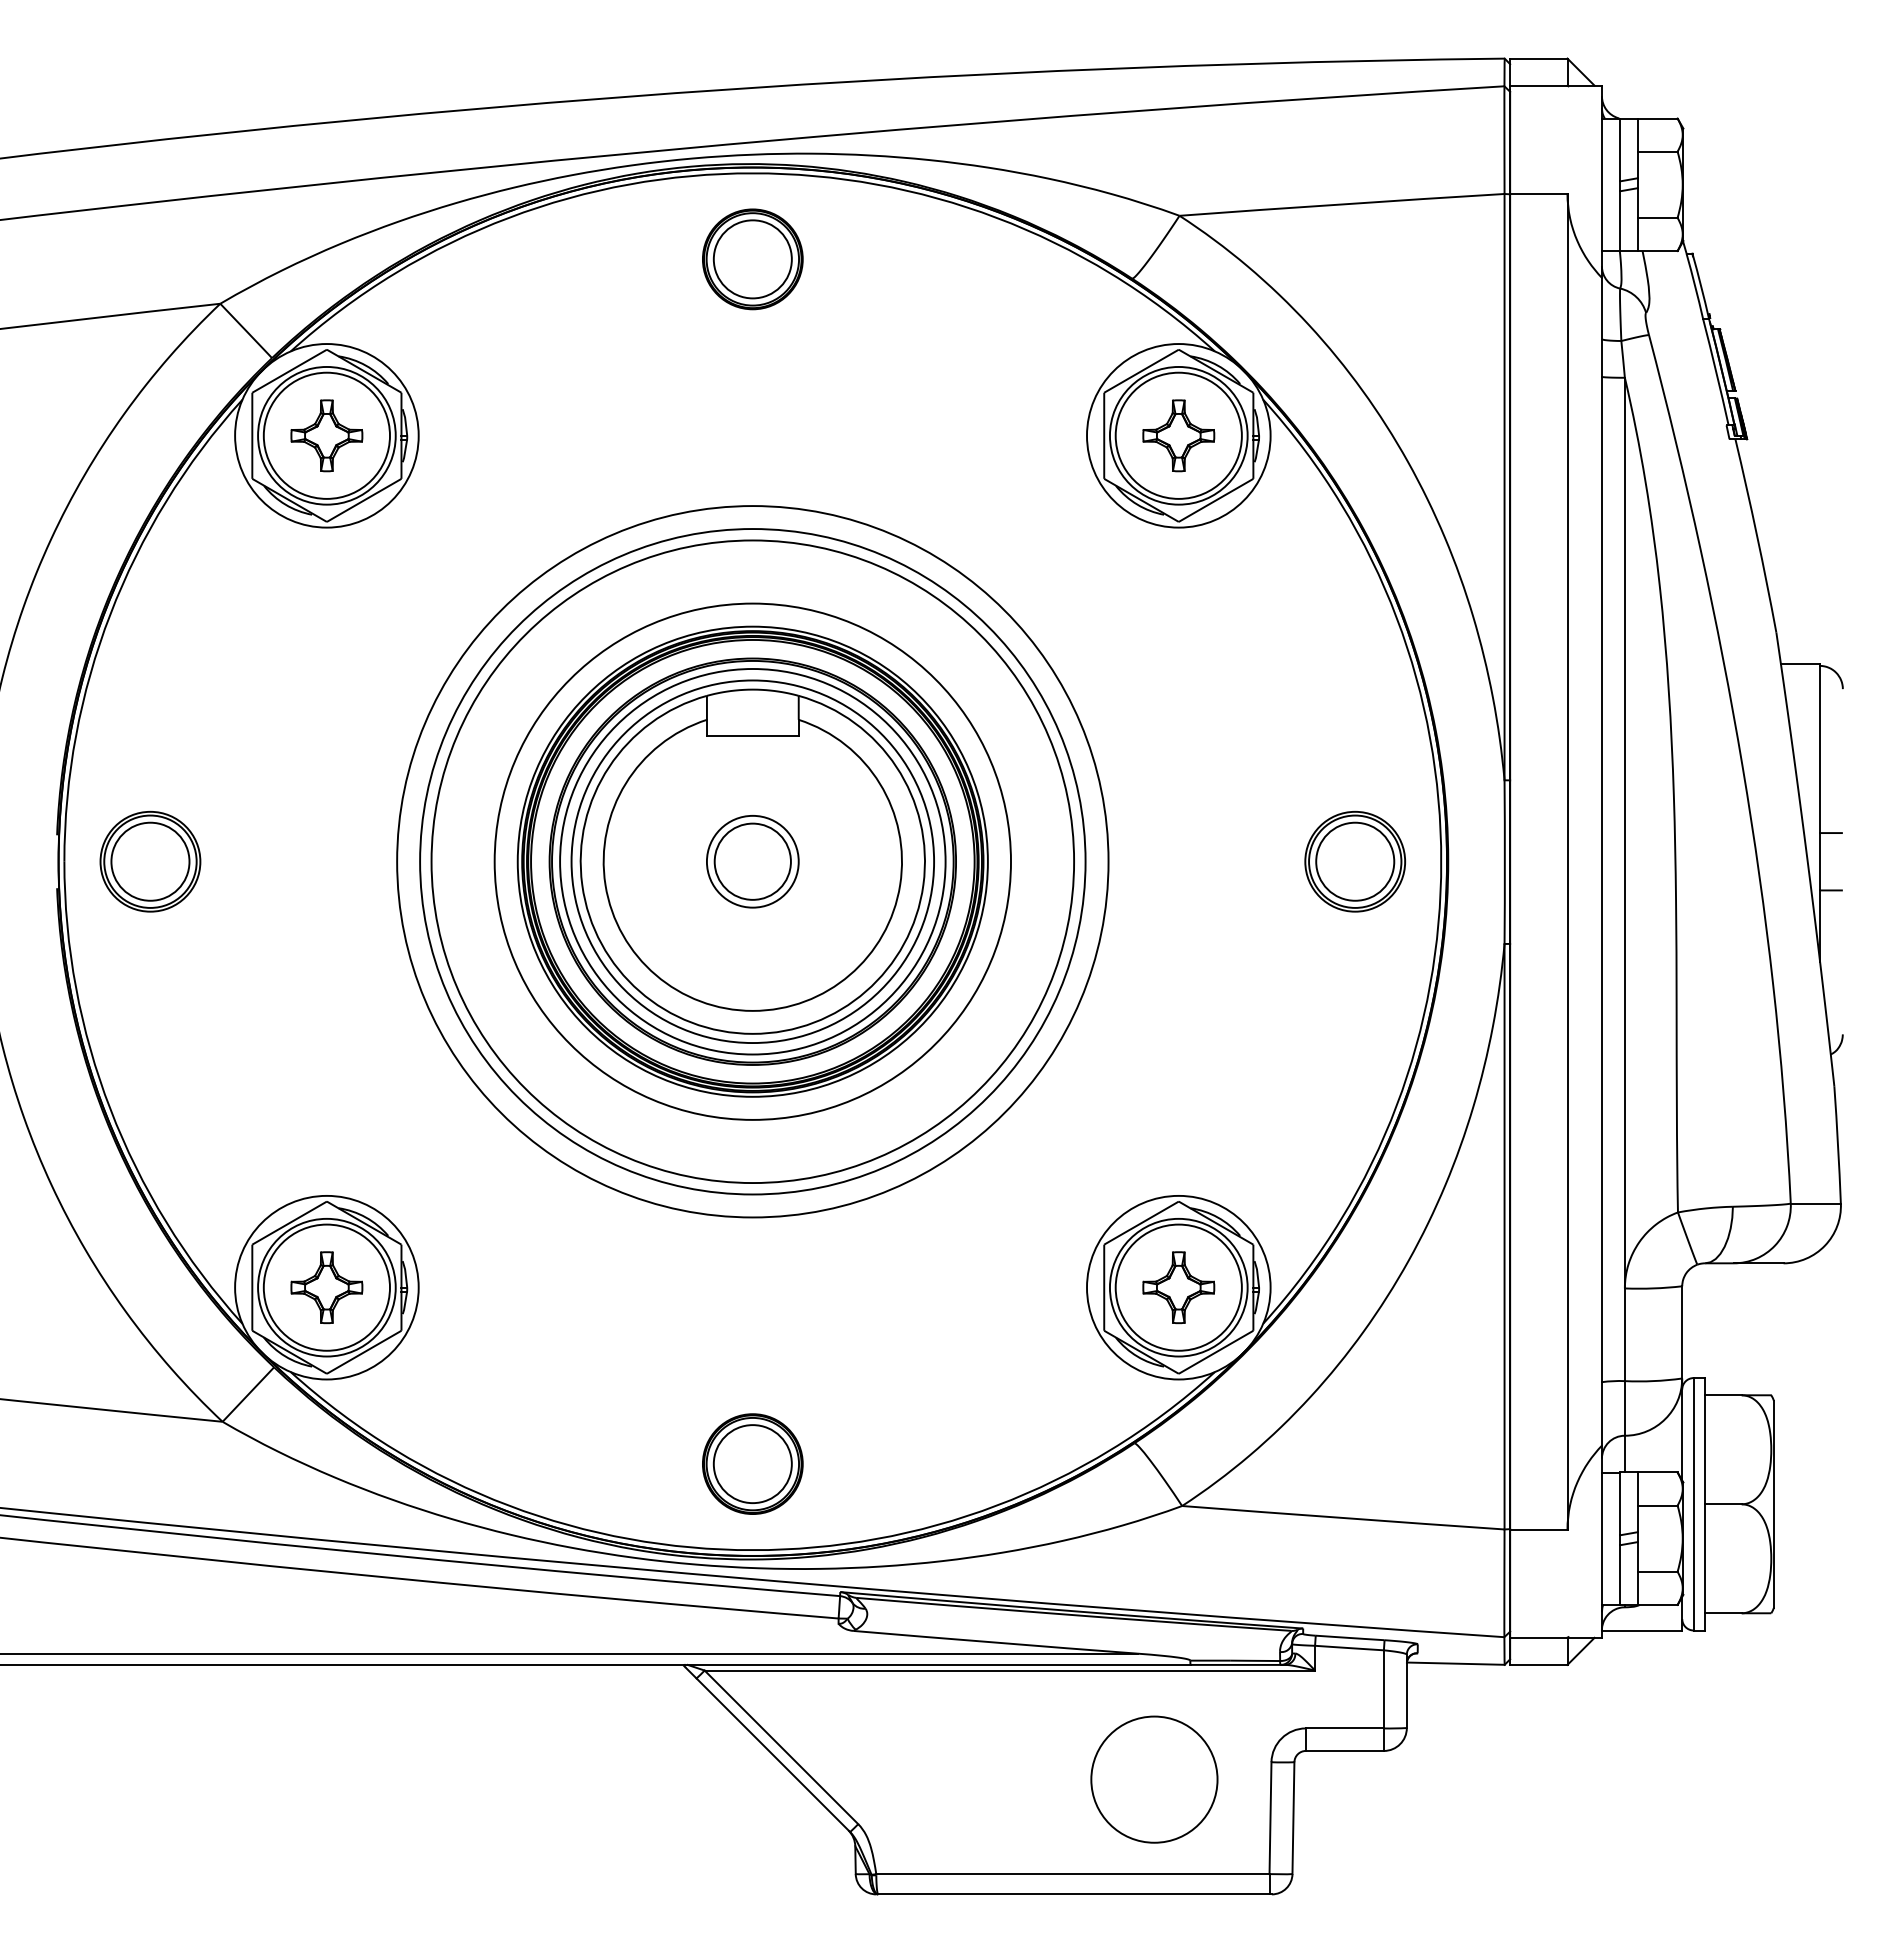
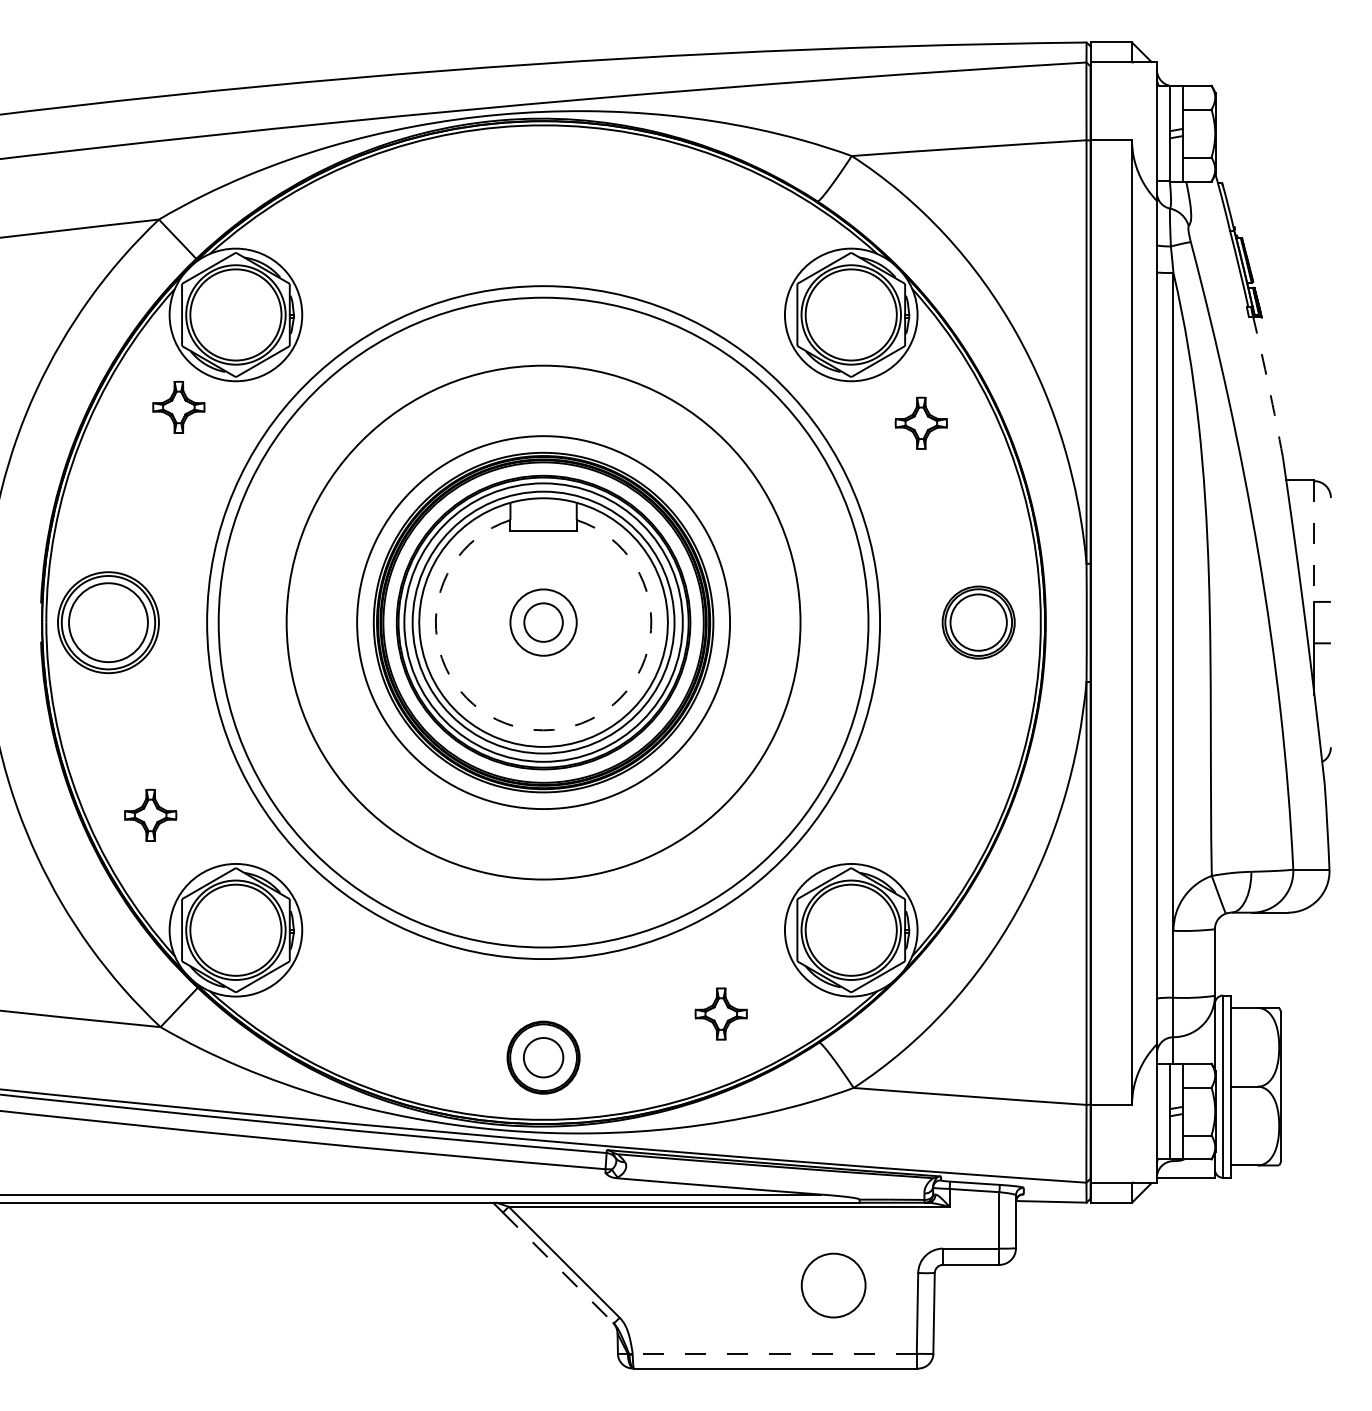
part: (752, 259) -> (543, 187), removed
part: (326, 435) -> (178, 407), moved
part: (1178, 435) -> (921, 423), moved
arc: (1757, 535) -> (1269, 386), solid -> dashed
line: (1819, 749) -> (1314, 541), solid -> dashed
part: (150, 861) -> (108, 622), size x1.4
circle: (752, 861) -> (543, 622), size x0.7
circle: (752, 861) -> (543, 622), size x1.4
circle: (752, 861) -> (543, 622), size x1.4
arc: (752, 1010) -> (543, 730), solid -> dashed
part: (326, 1287) -> (150, 815), moved
part: (1178, 1287) -> (721, 1013), moved
circle: (752, 1464) -> (543, 1057), size x0.7
line: (773, 1755) -> (558, 1268), solid -> dashed
circle: (1154, 1779) -> (833, 1285), size x0.7
line: (1072, 1874) -> (774, 1354), solid -> dashed

